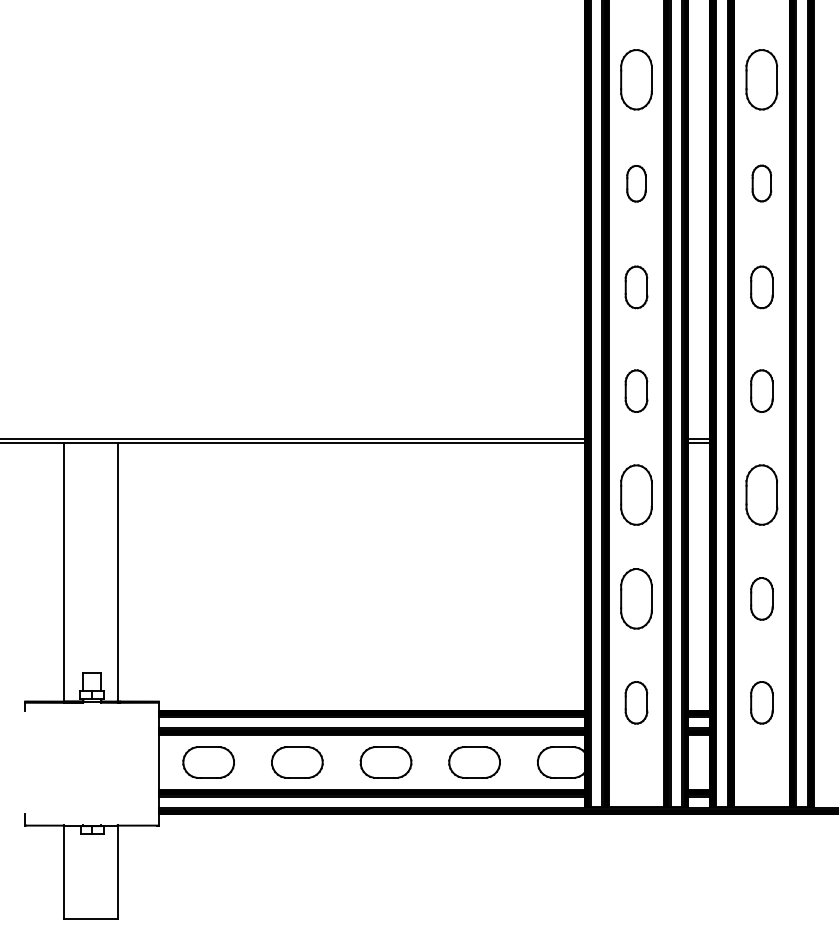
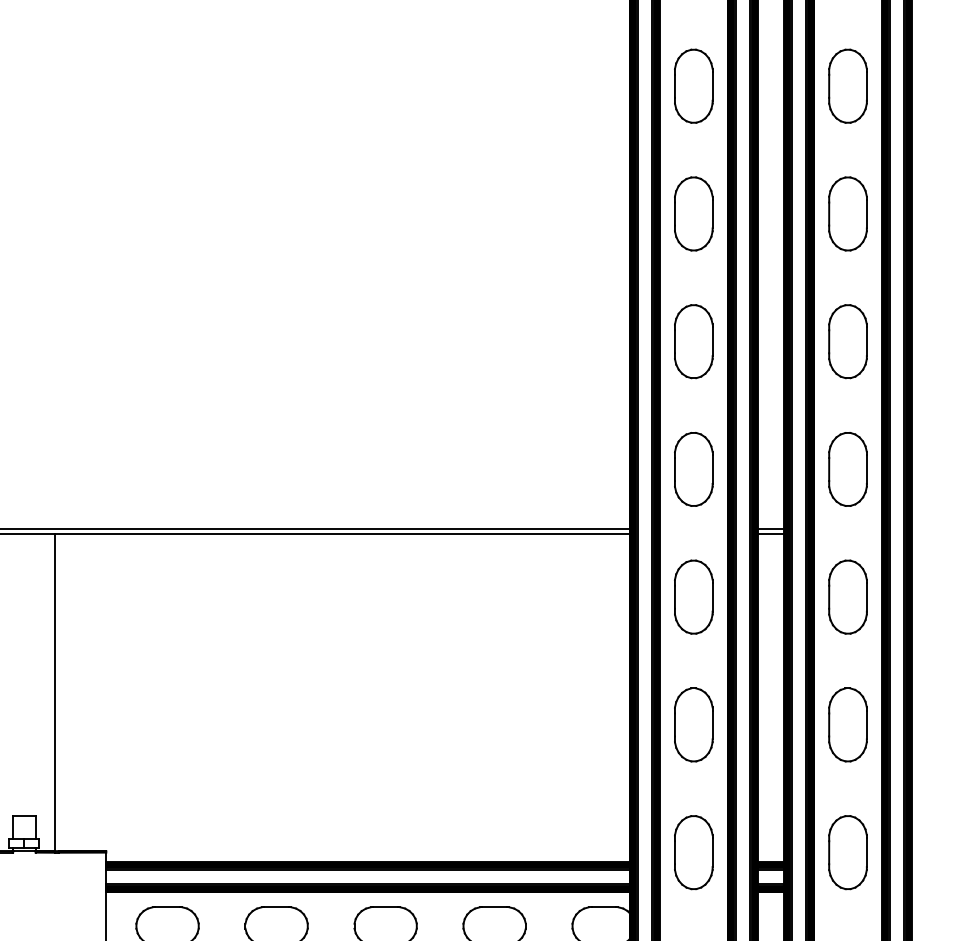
part: (636, 183) -> (693, 213), size x1.67
part: (761, 183) -> (847, 213), size x1.67
part: (636, 287) -> (693, 341), size x1.43
part: (761, 287) -> (847, 341), size x1.43
part: (636, 390) -> (693, 468), size x1.43
part: (761, 390) -> (847, 468), size x1.43
part: (761, 598) -> (847, 724), size x1.43
part: (636, 702) -> (693, 852), size x1.43
part: (761, 702) -> (847, 852), size x1.43

